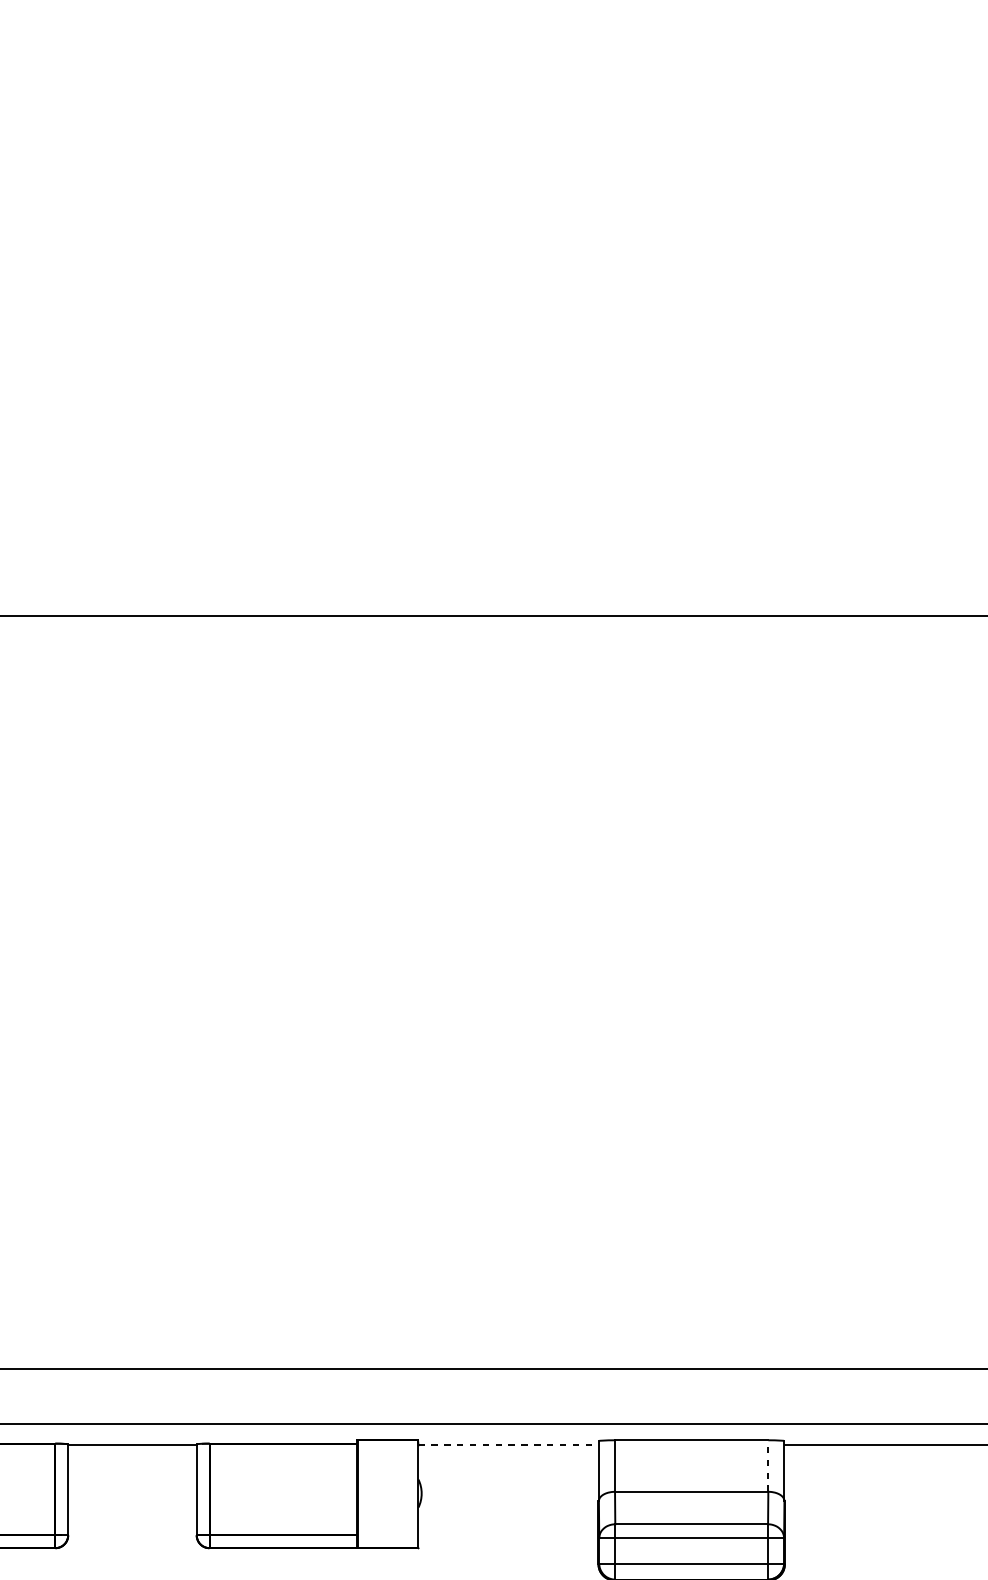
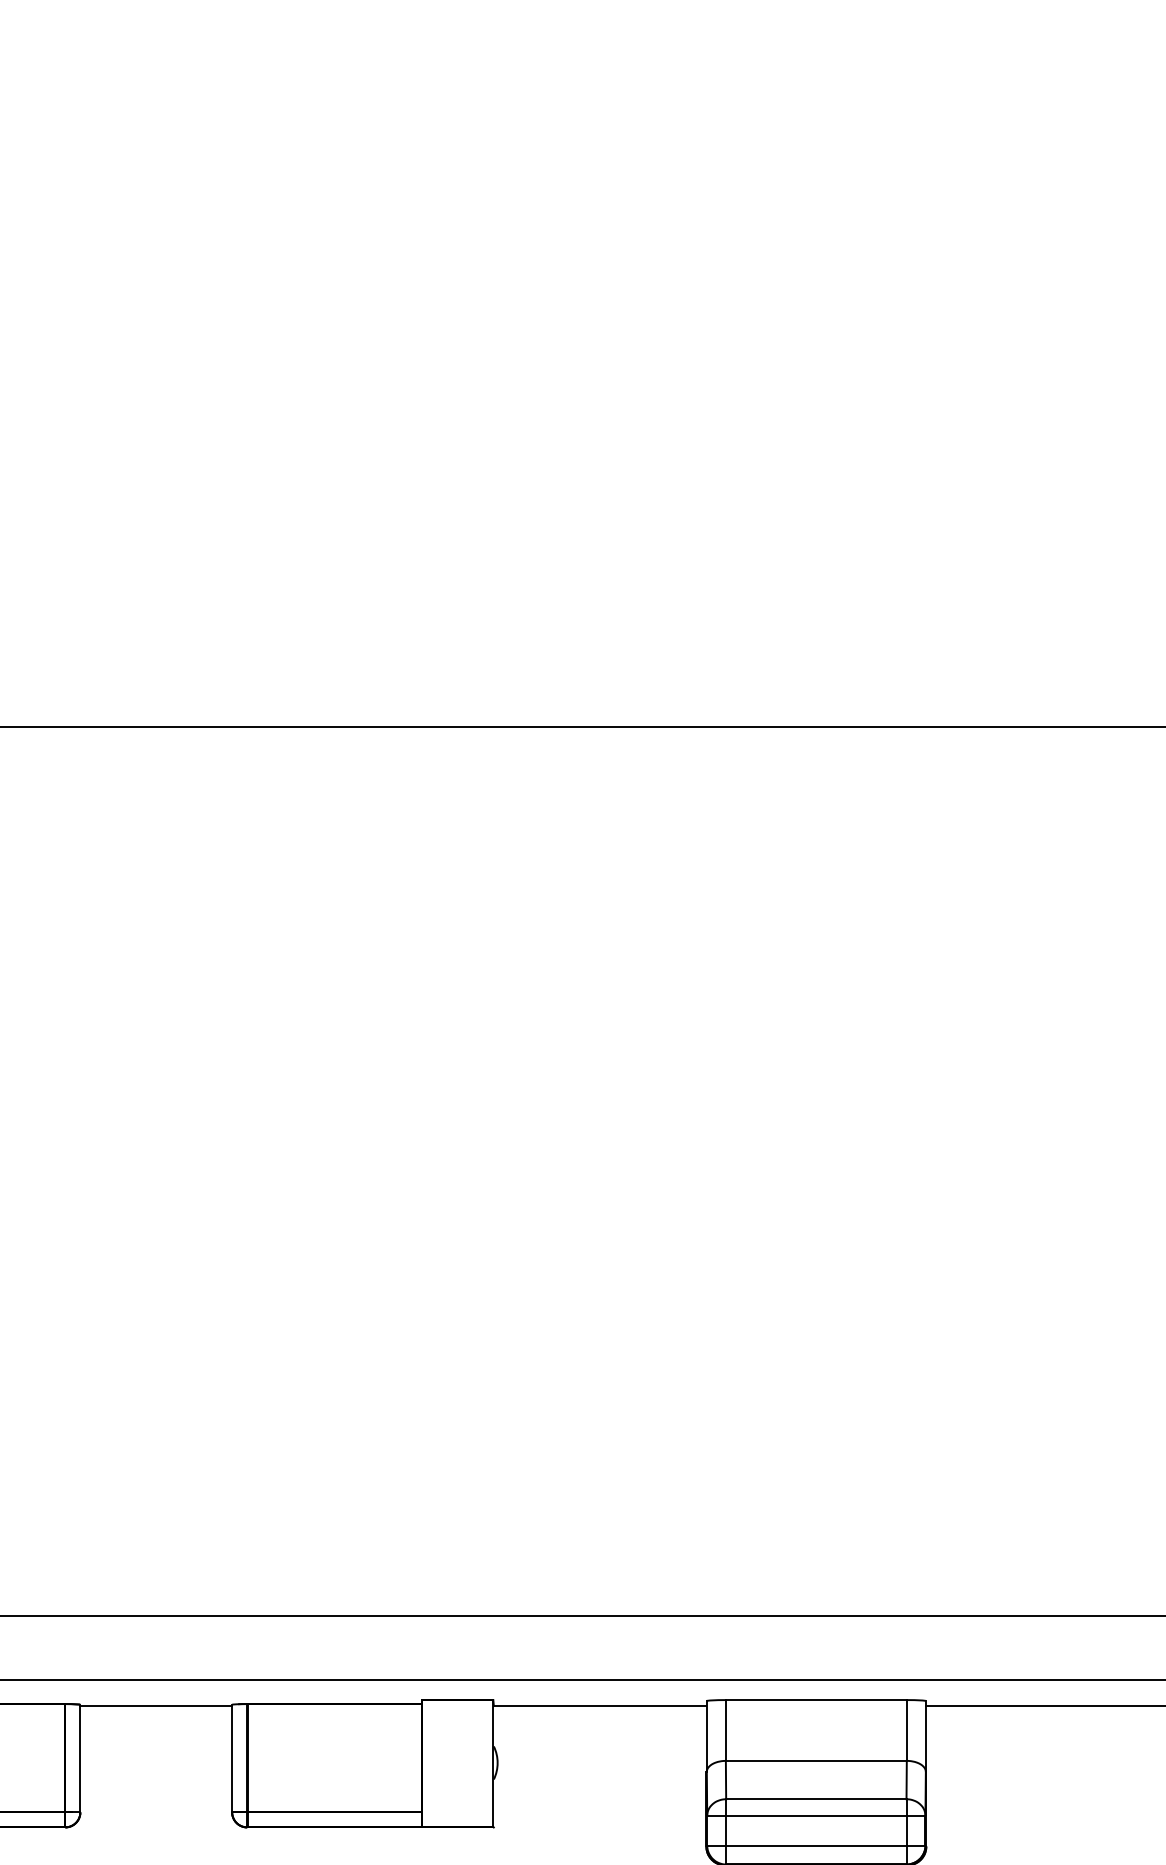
line: (508, 1445) -> (600, 1706), dashed -> solid
line: (768, 1466) -> (906, 1730), dashed -> solid

